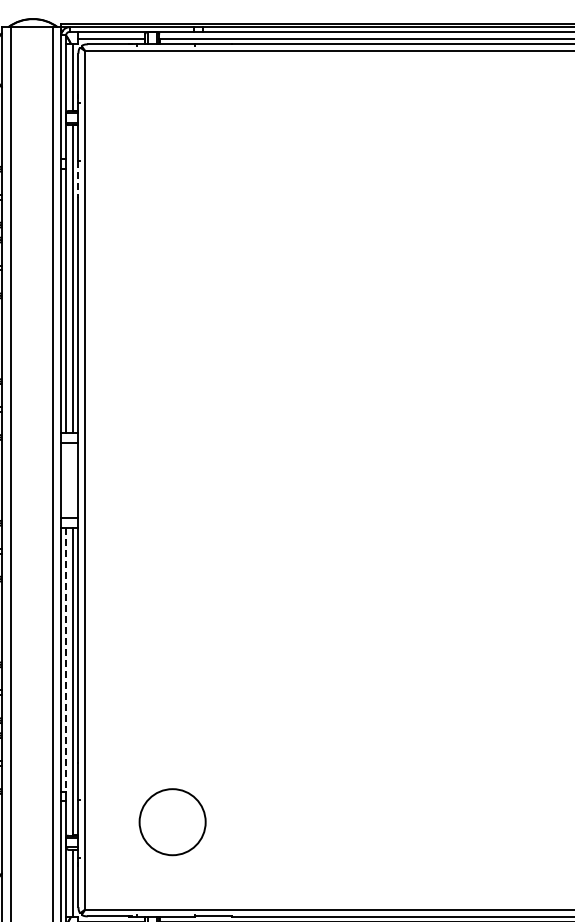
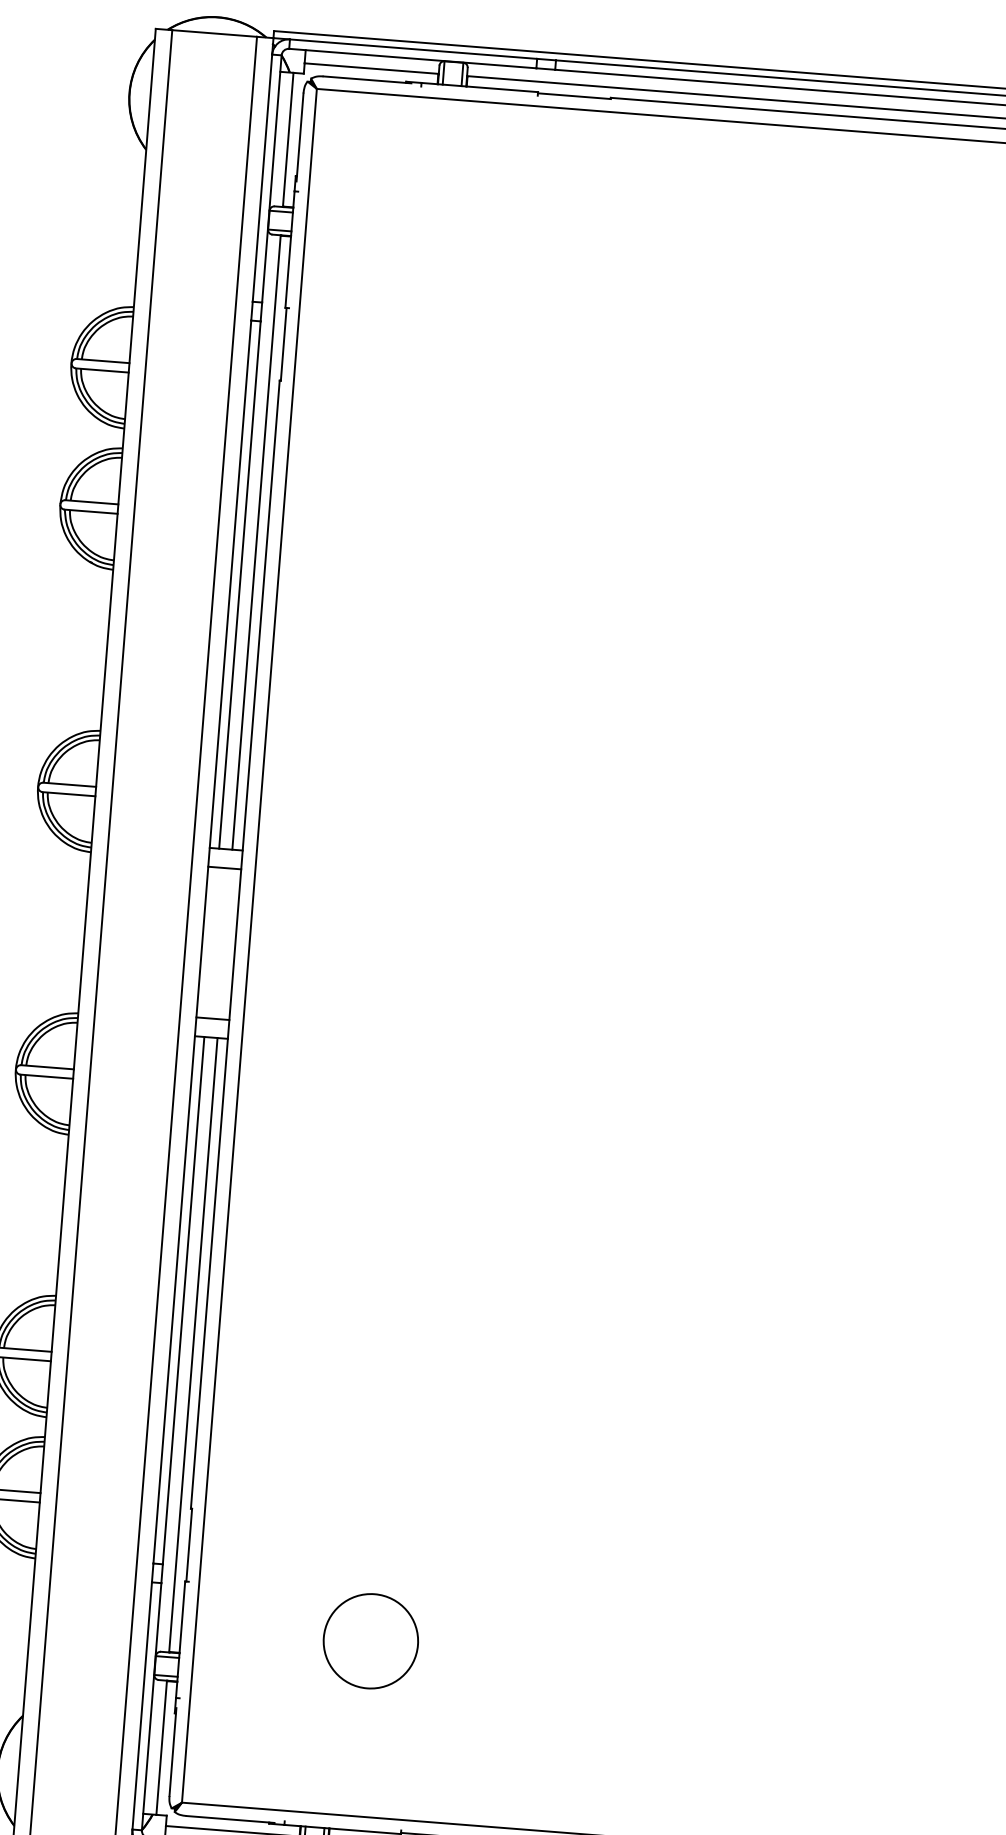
line: (78, 179) -> (283, 344), dashed -> solid
line: (66, 660) -> (184, 1302), dashed -> solid
circle: (172, 821) -> (370, 1639), size x0.71

